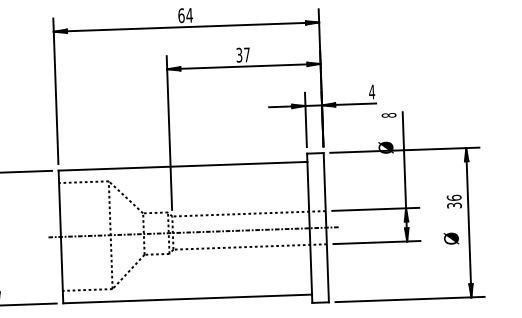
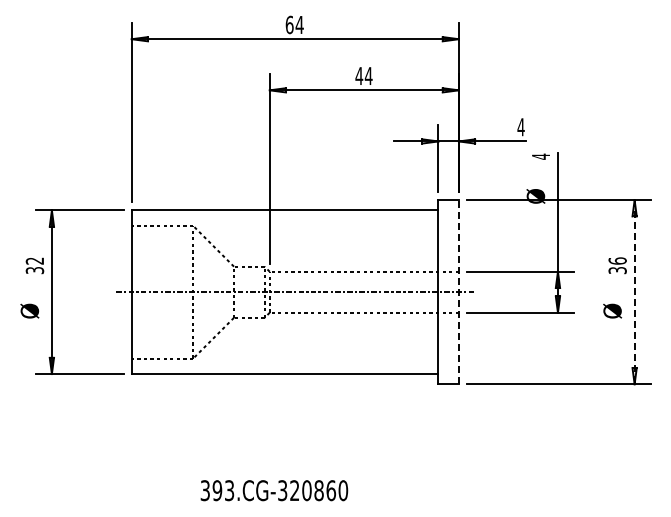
text: (242, 54) -> (363, 75), 37 -> 44
text: (388, 115) -> (540, 156), 8 -> 4
line: (468, 222) -> (634, 292), solid -> dashed
line: (325, 227) -> (458, 291), solid -> dashed

